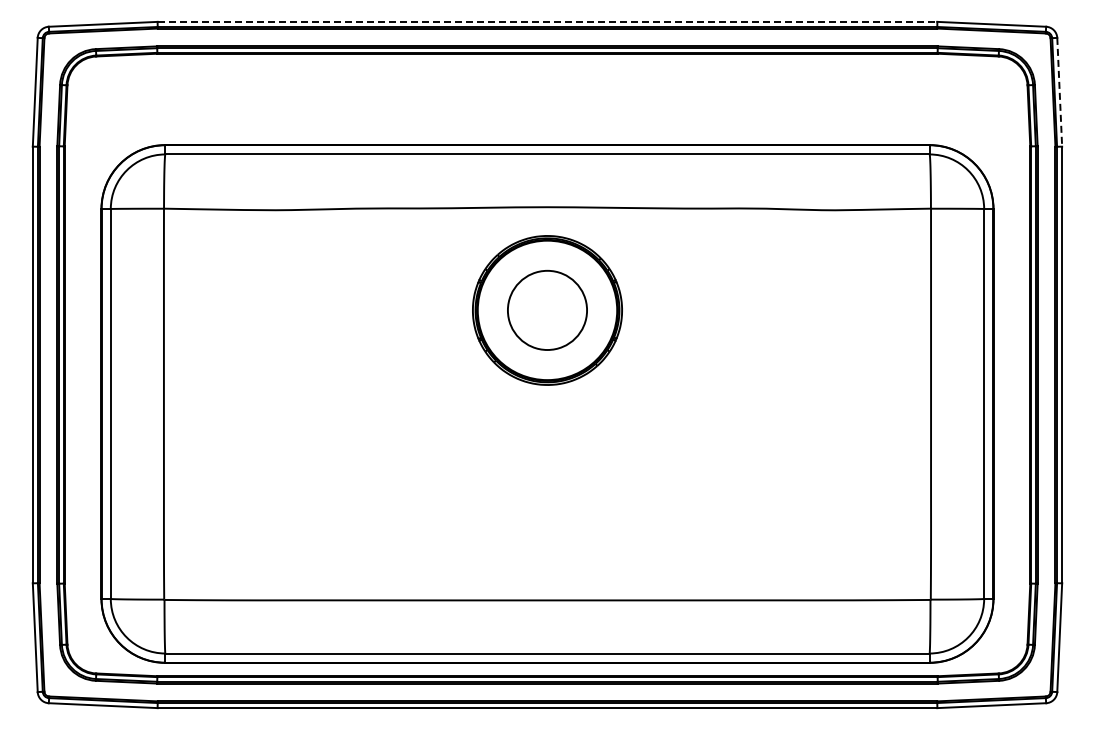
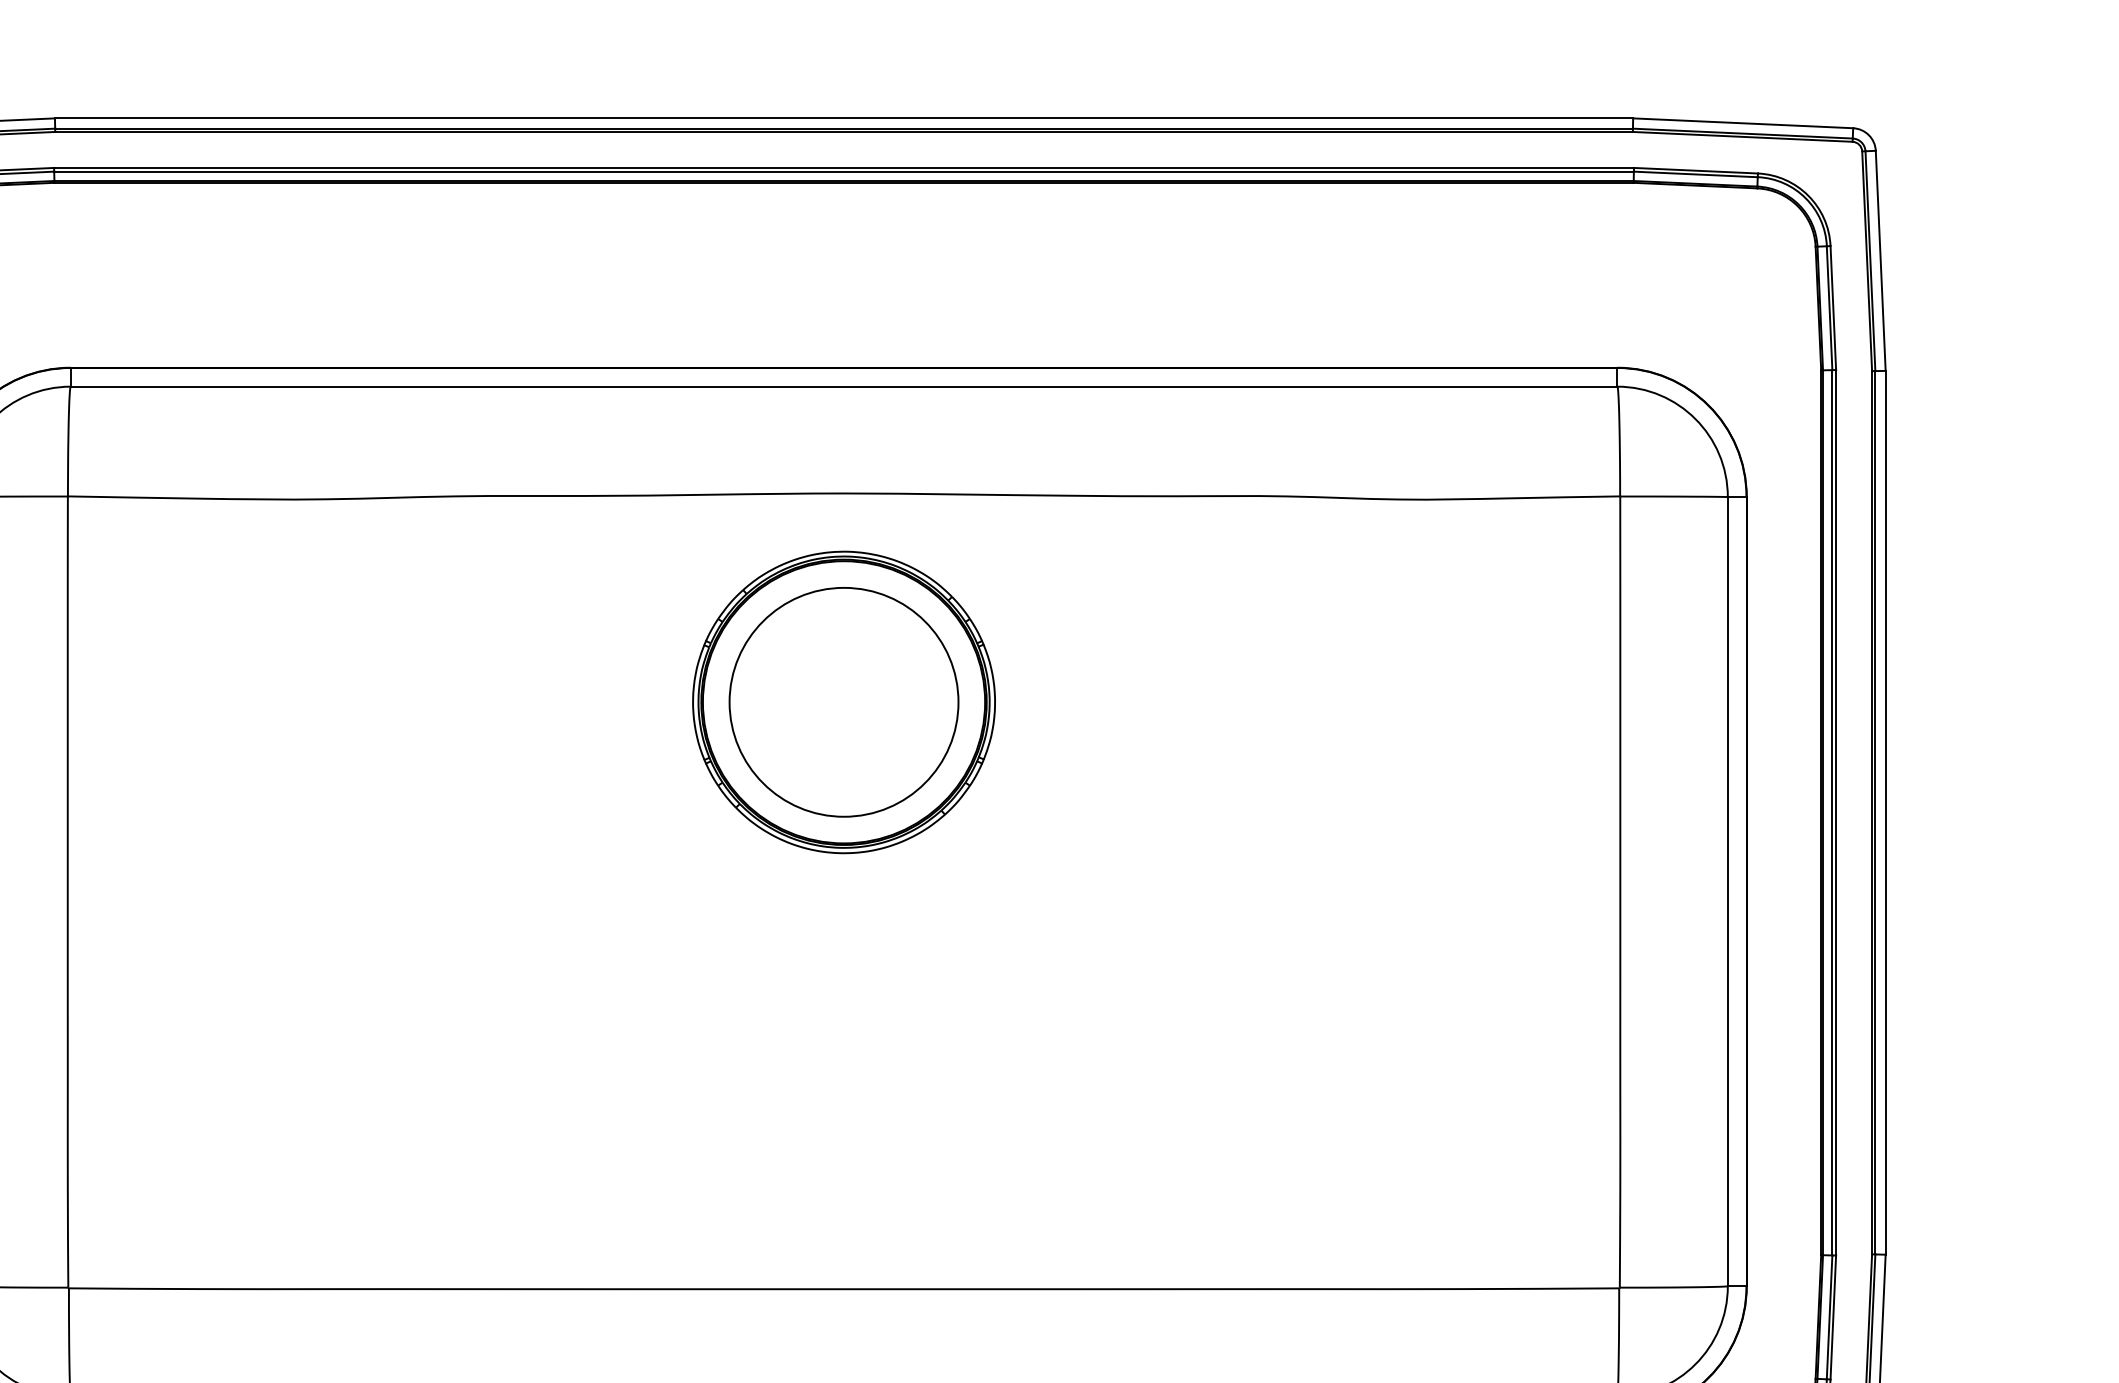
line: (547, 21) -> (844, 117), dashed -> solid
line: (1059, 92) -> (1880, 261), dashed -> solid
circle: (547, 309) -> (844, 700), size x1.43

